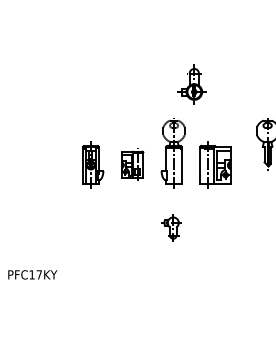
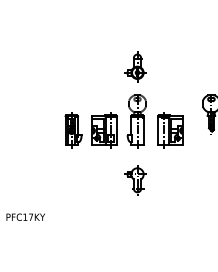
part: (191, 84) -> (135, 66), moved
part: (132, 165) -> (104, 130), size x1.43
part: (171, 228) -> (135, 180), size x1.43

